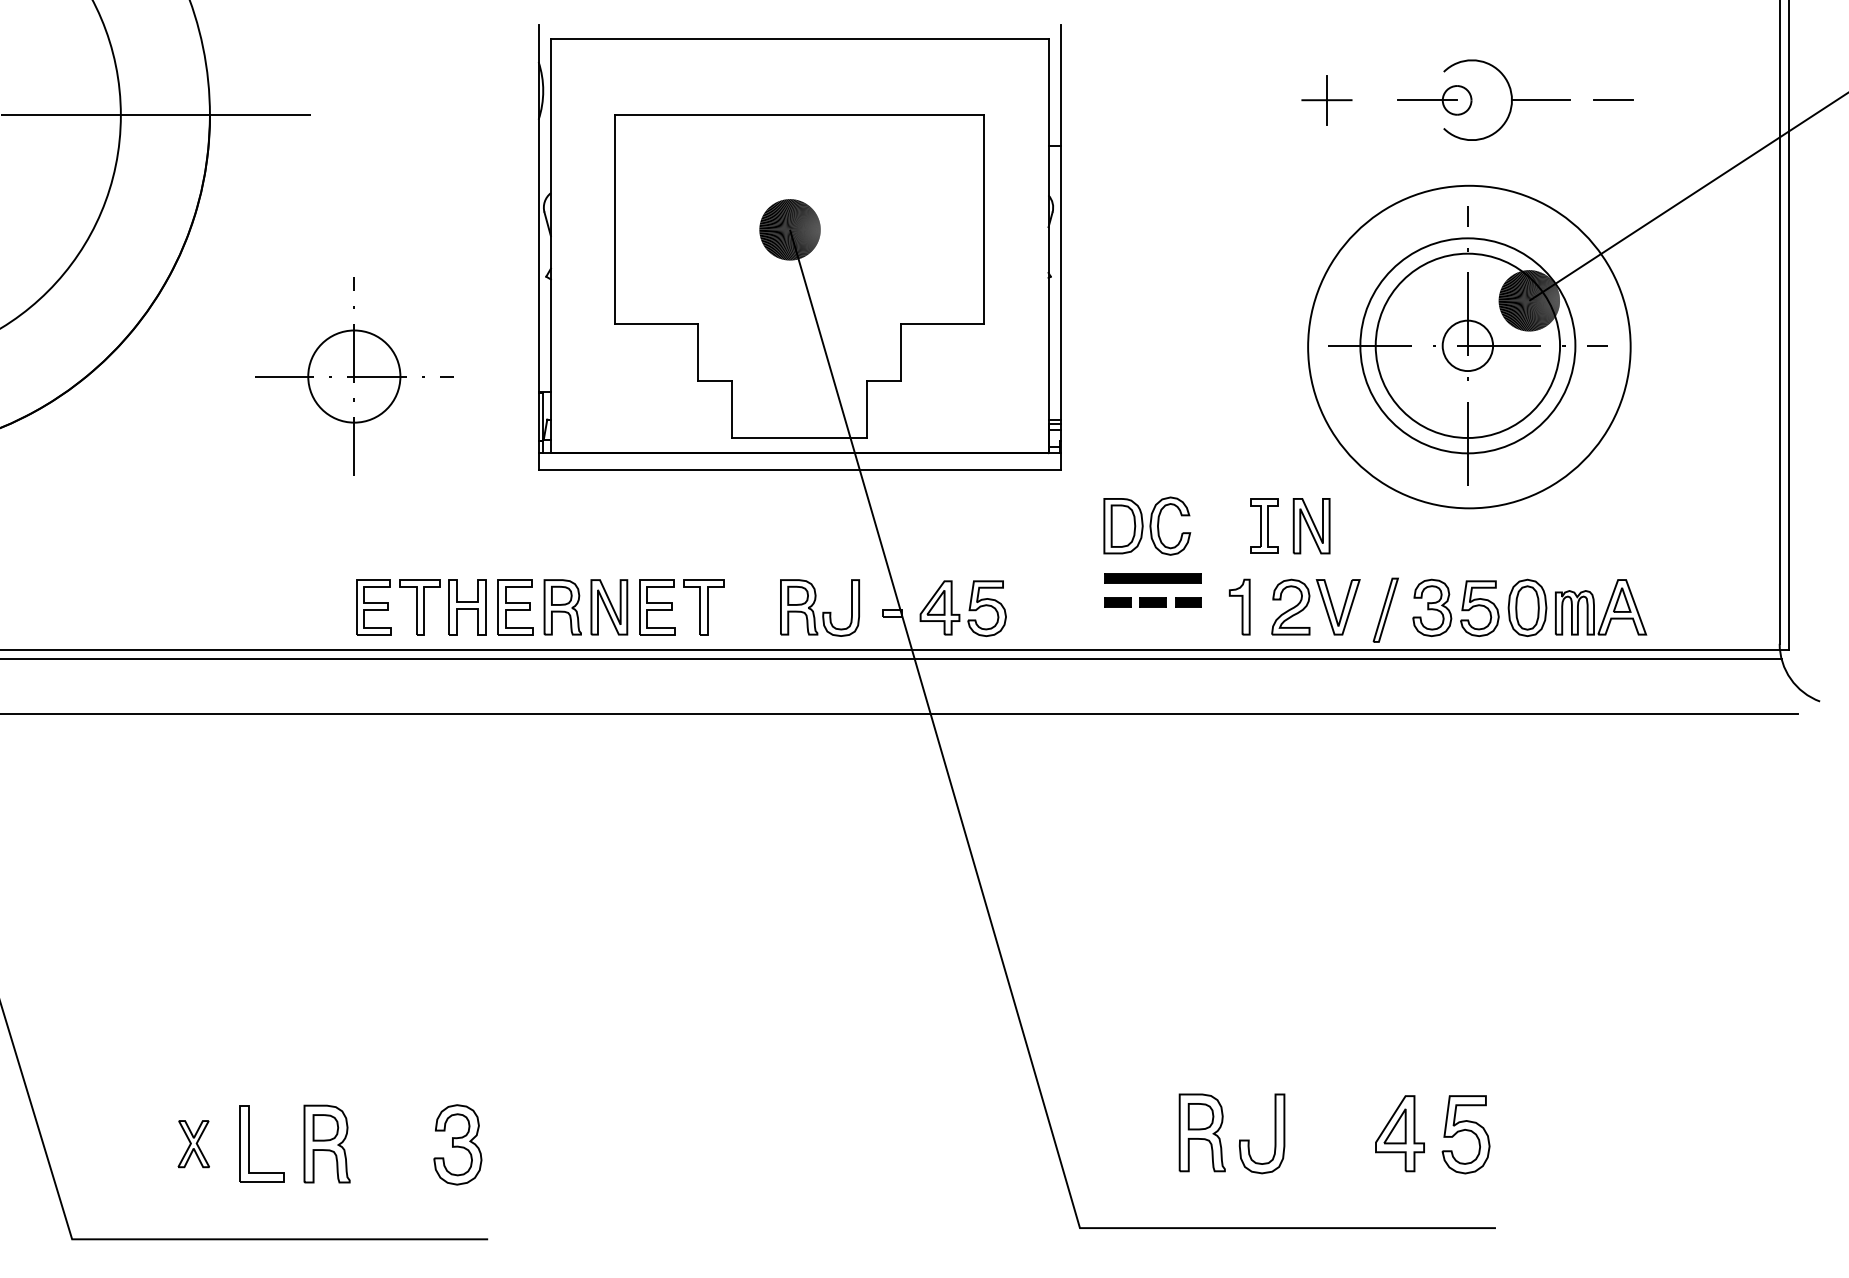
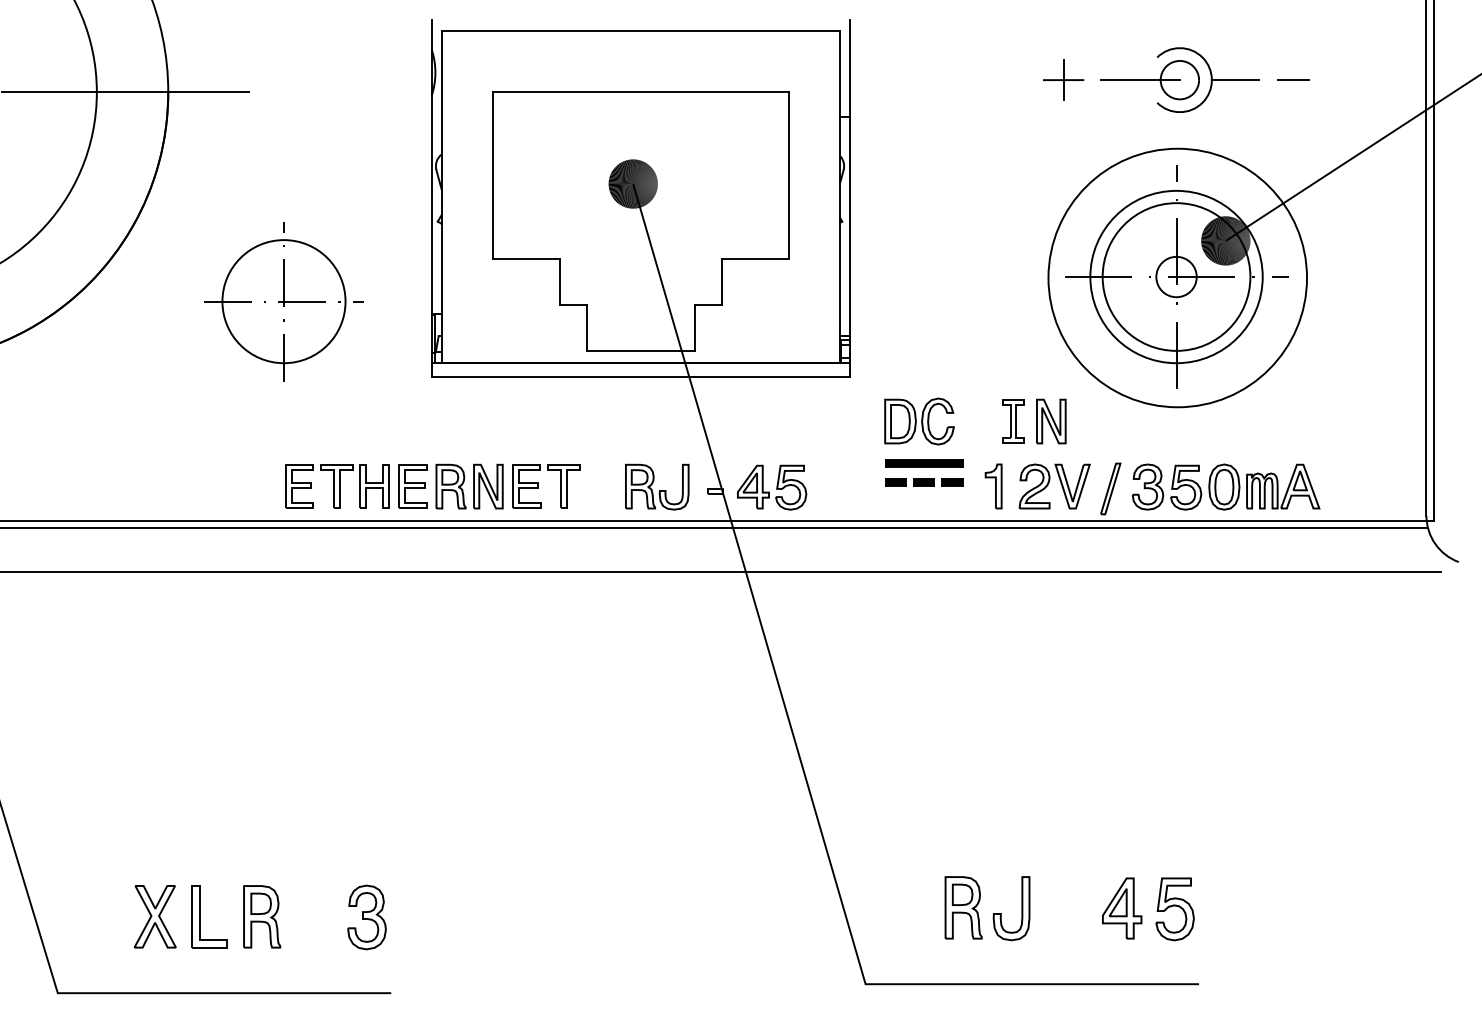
part: (1434, 100) -> (1149, 80), size x1.67
circle: (353, 376) -> (283, 301), size x1.67
part: (194, 1143) -> (155, 916), size x1.67

